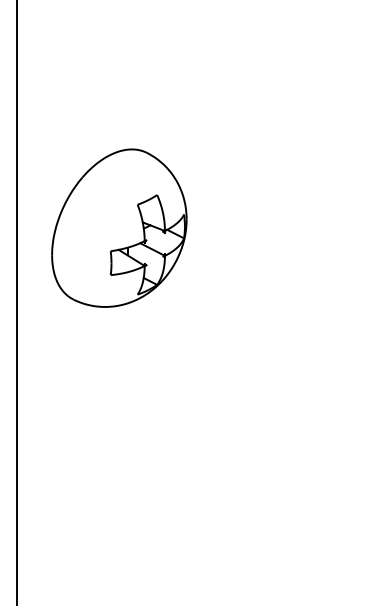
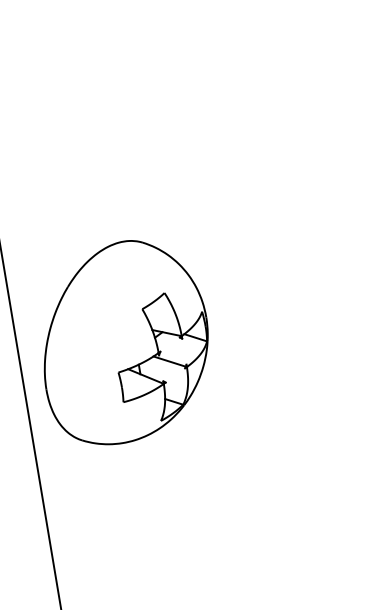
part: (119, 227) -> (124, 341), moved

